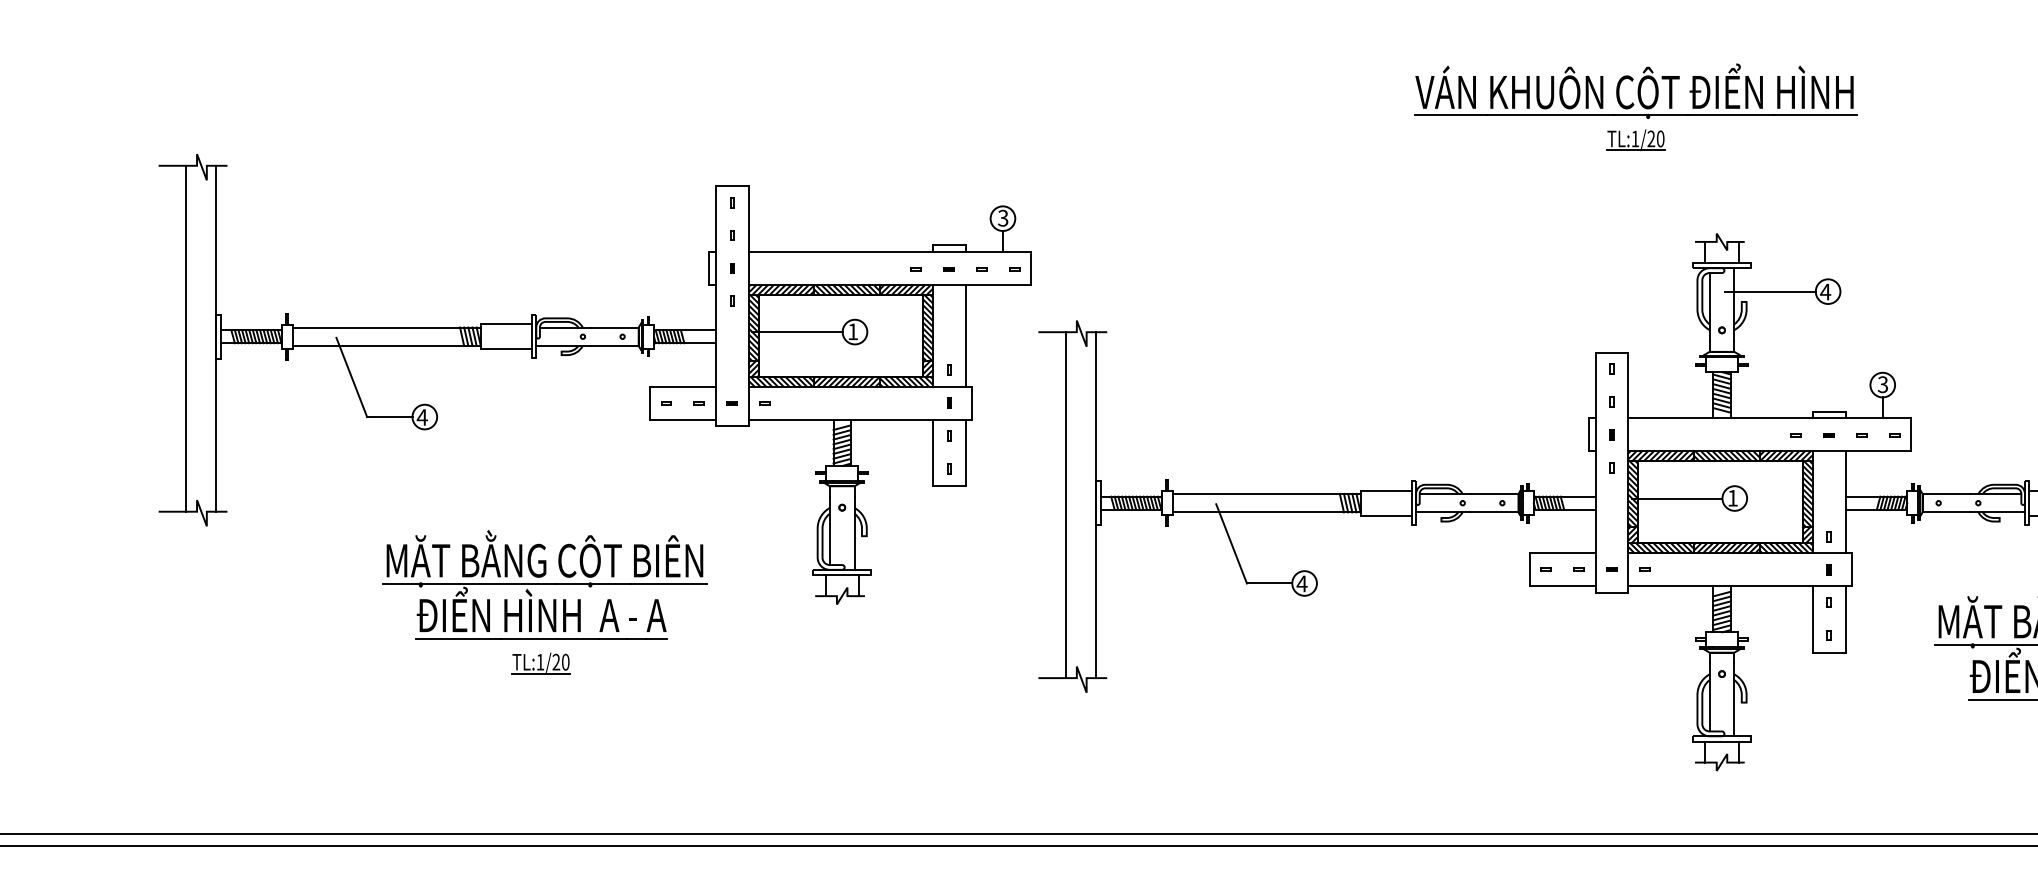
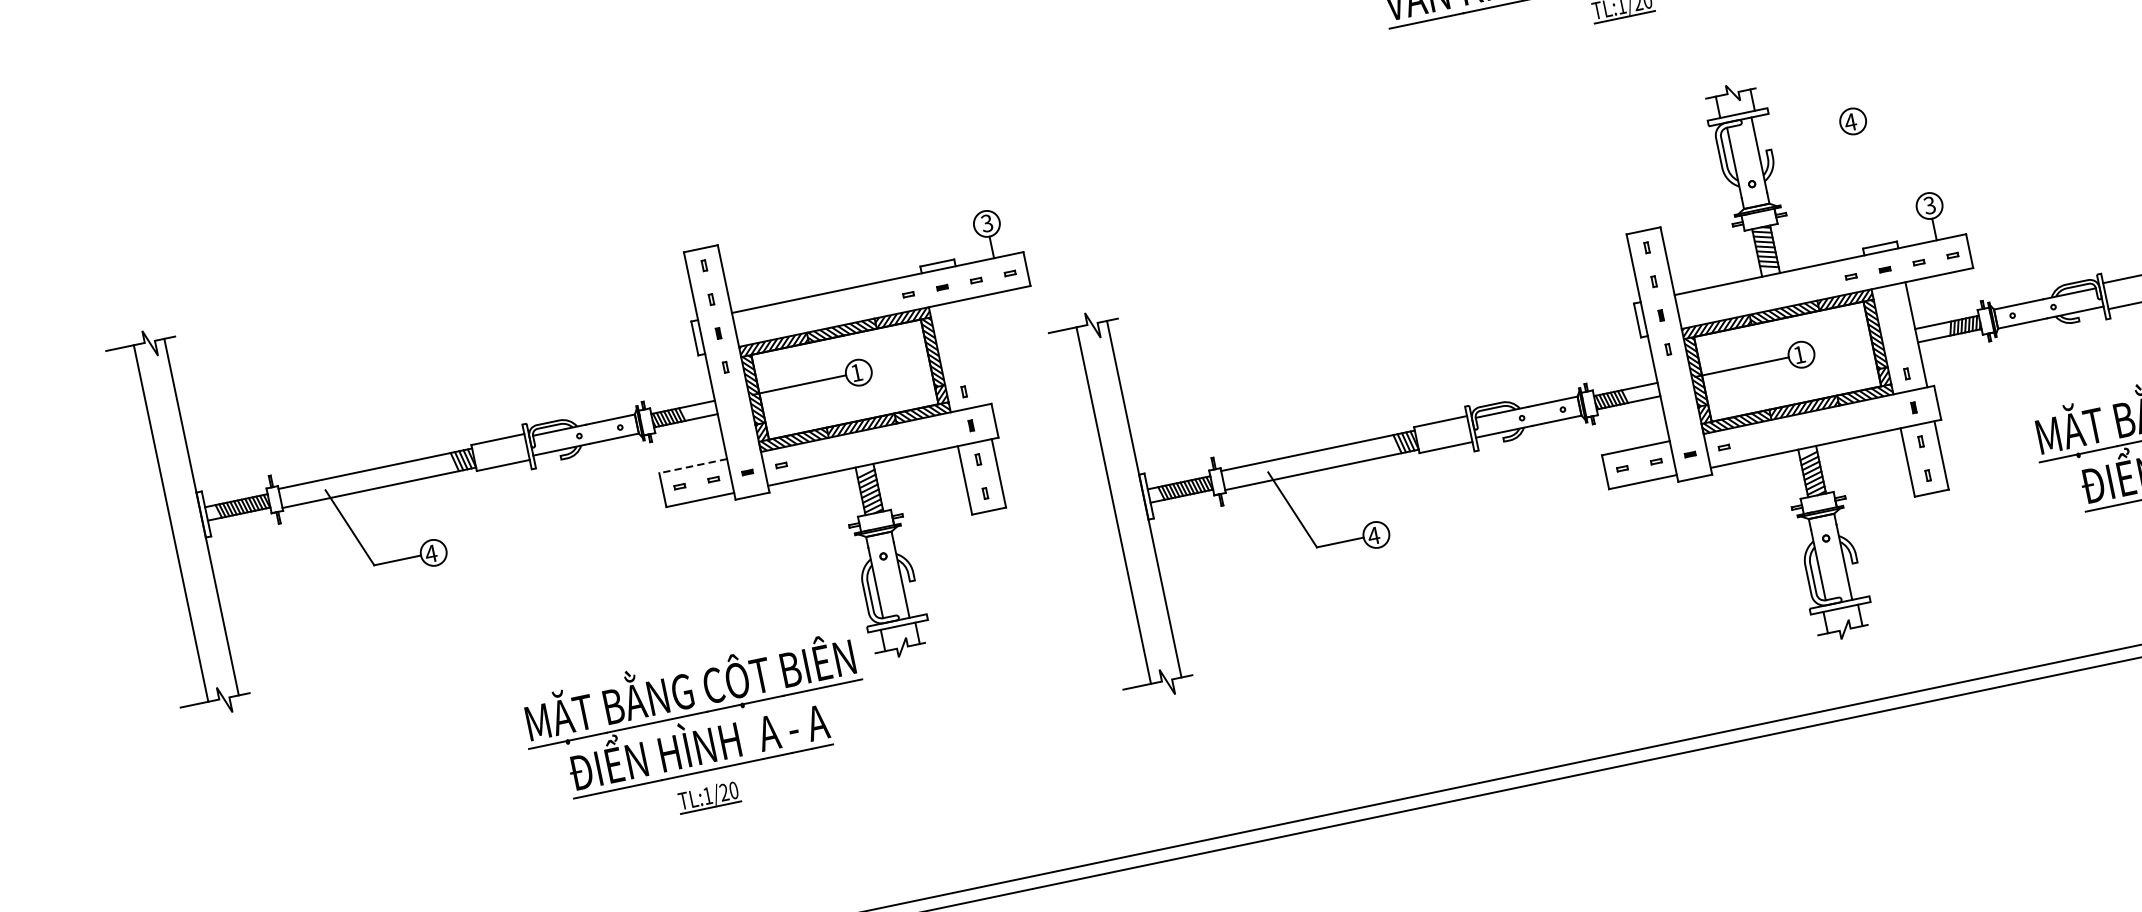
line: (1770, 291) -> (1793, 133), removed
line: (965, 335) -> (973, 352), removed
line: (682, 386) -> (692, 465), solid -> dashed
part: (544, 602) -> (699, 733), moved

